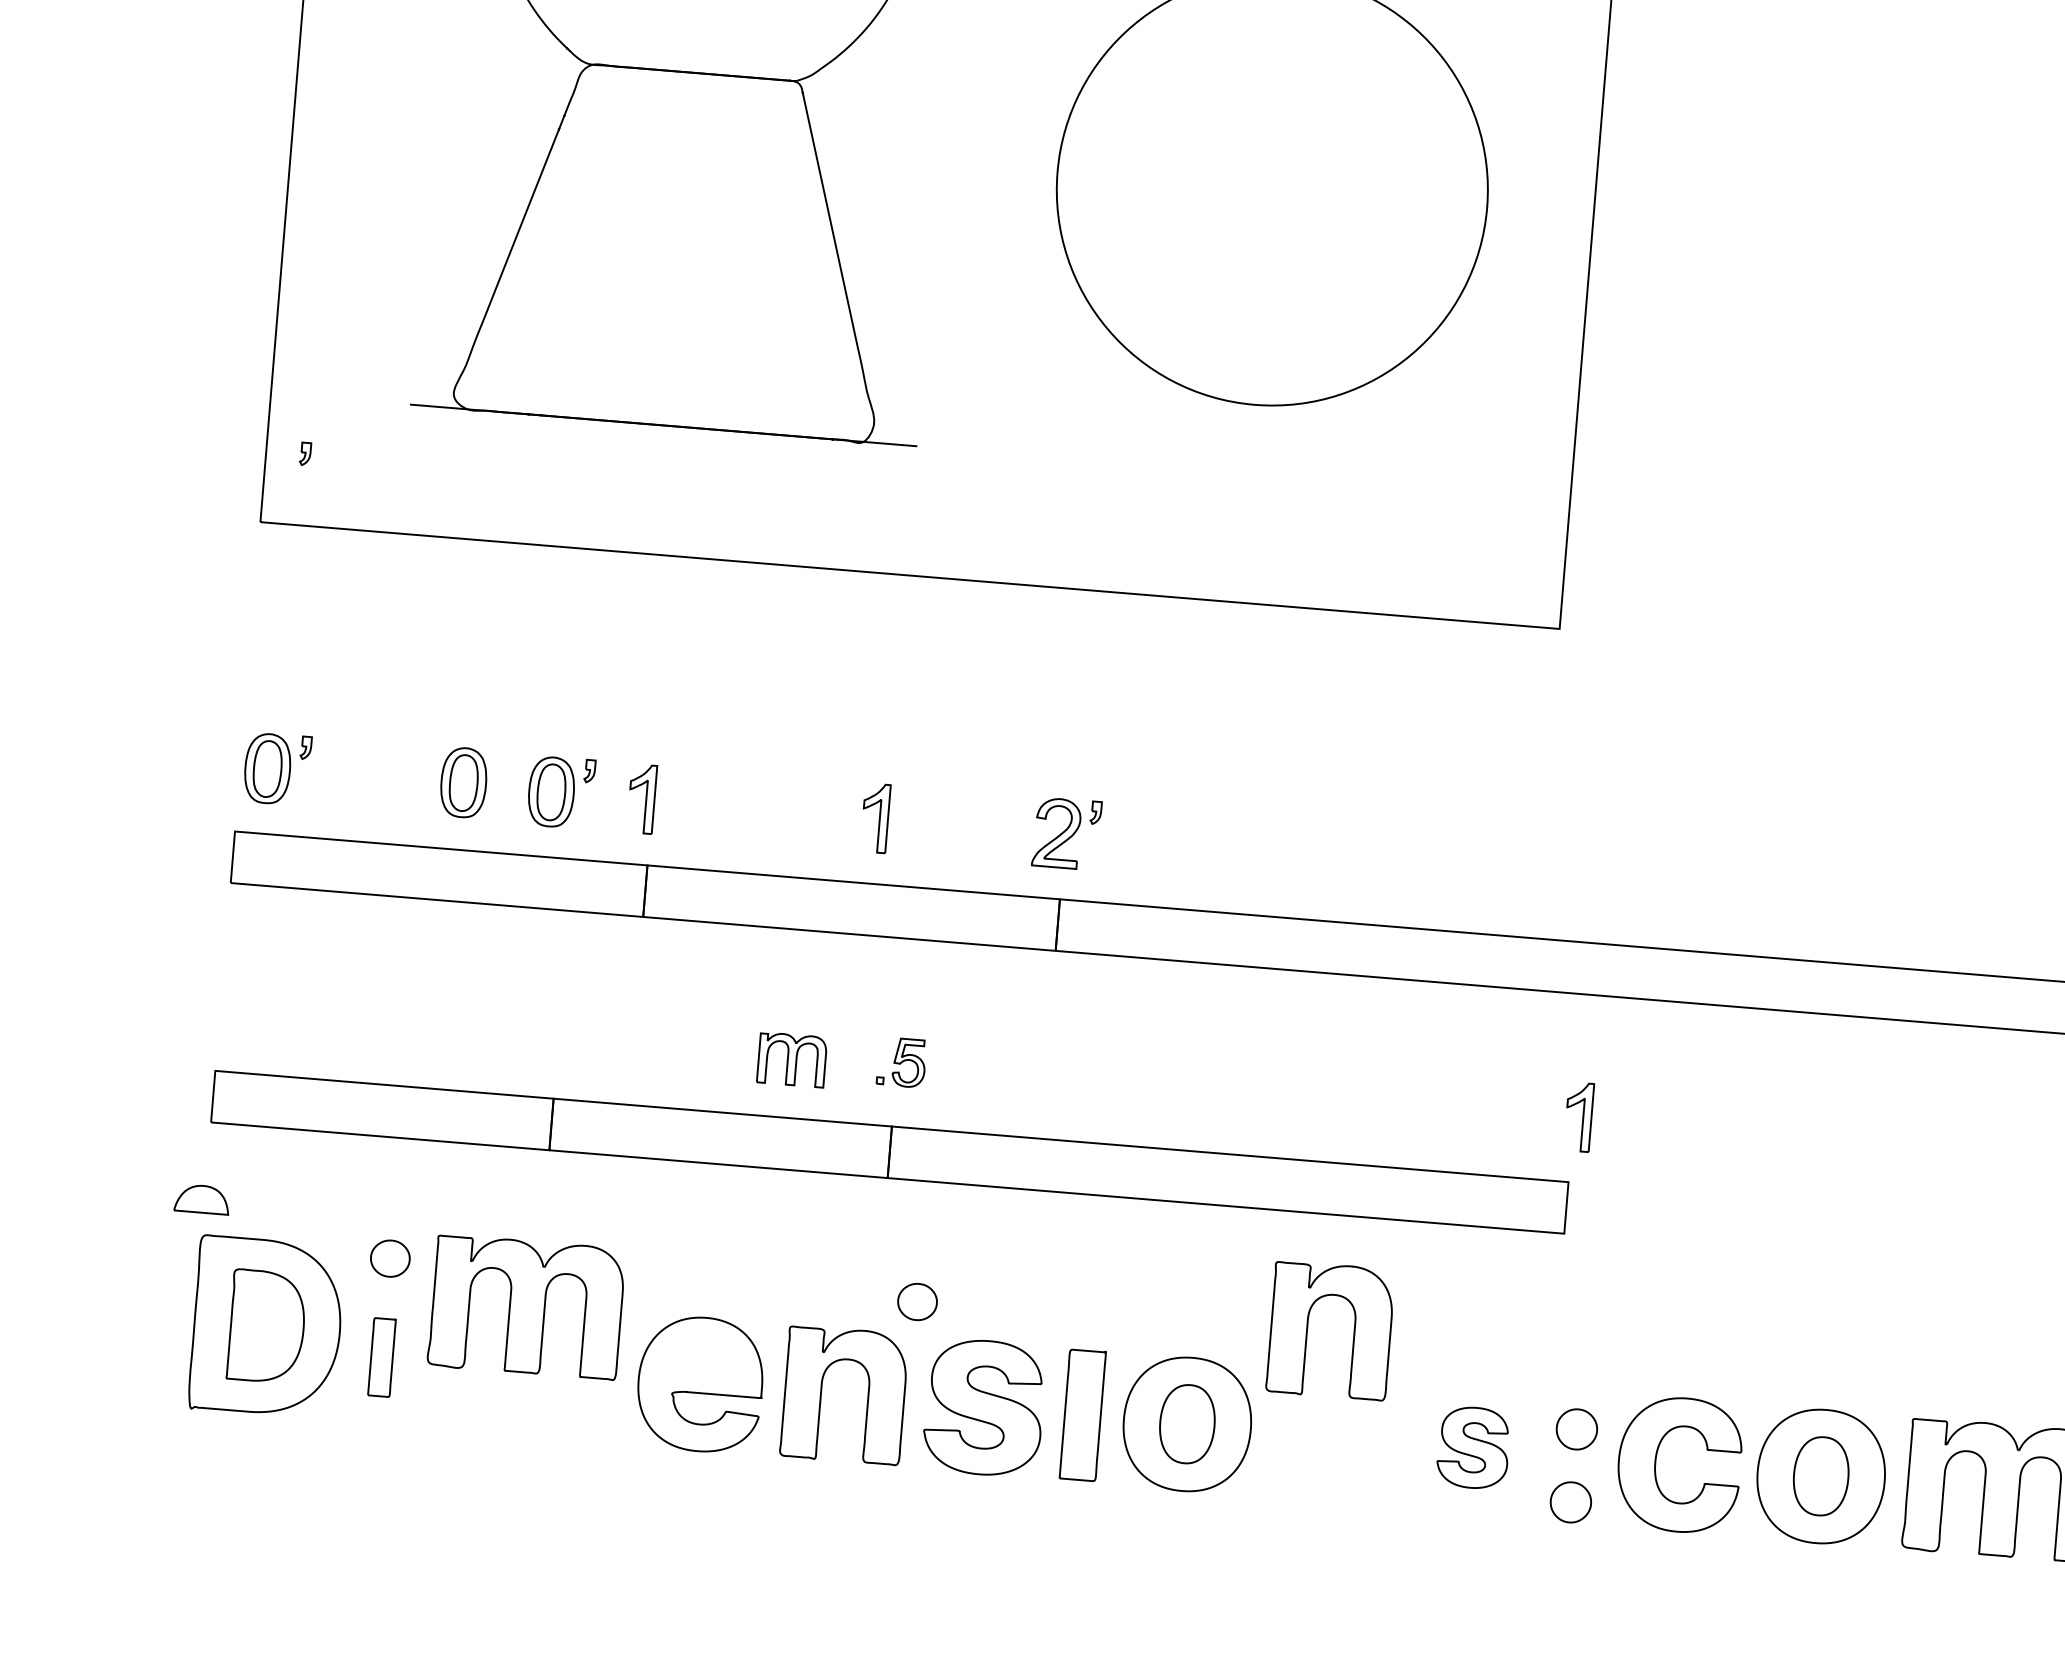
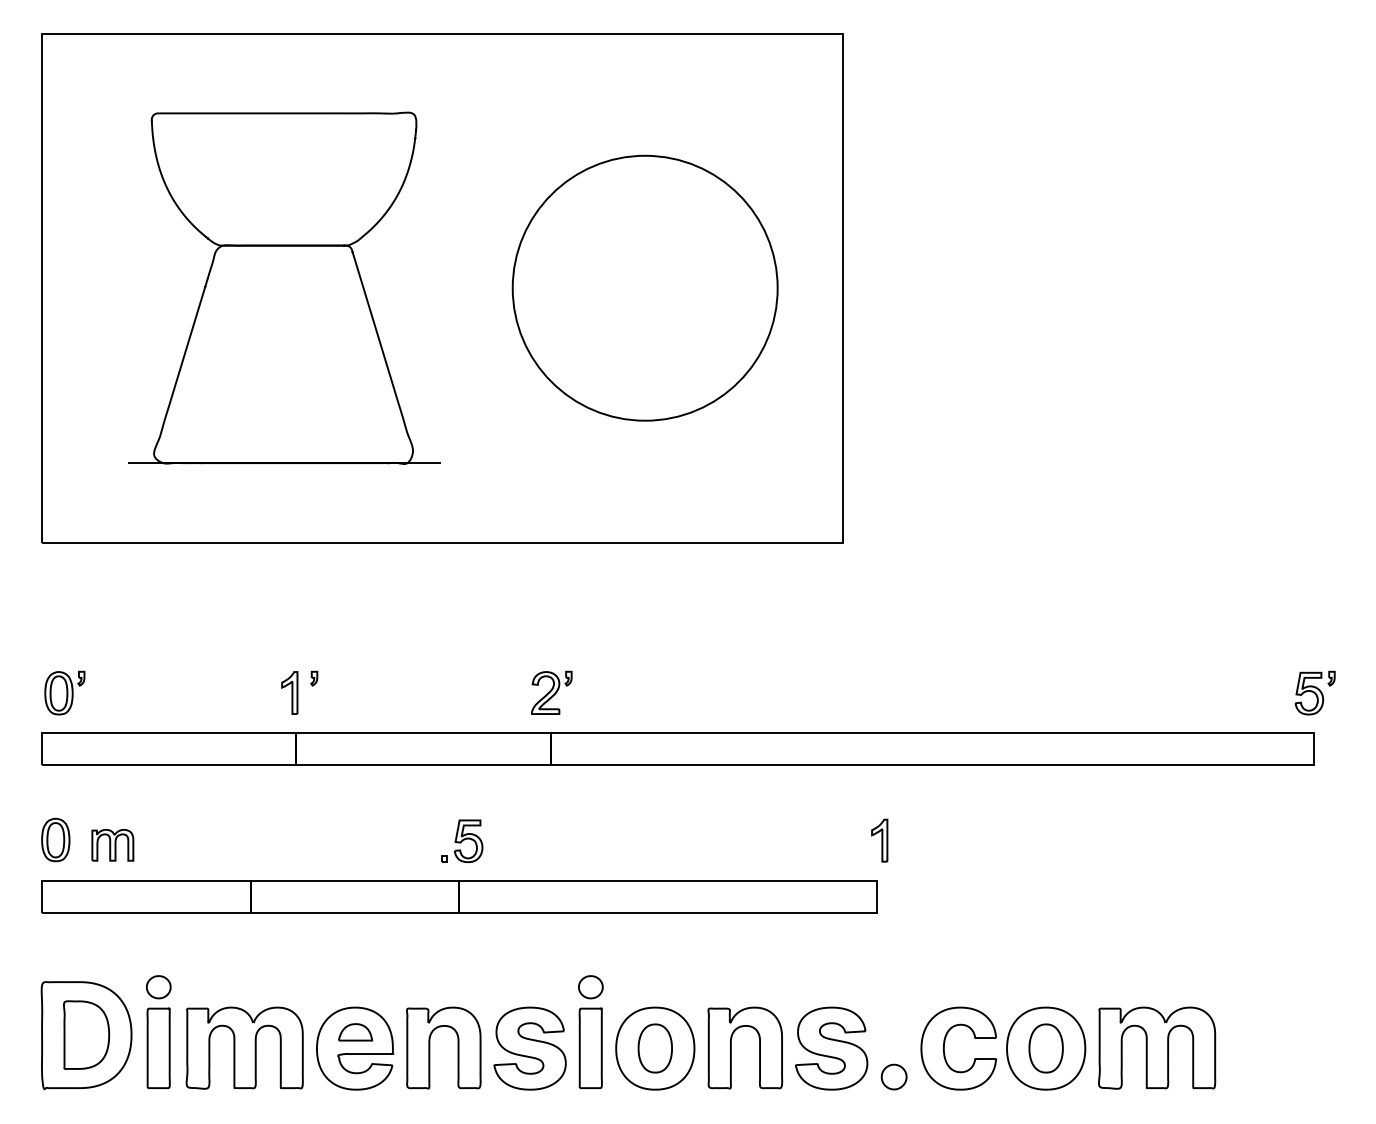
part: (305, 453) -> (314, 678), moved
part: (463, 781) -> (55, 839), moved
part: (560, 791) -> (239, 692), removed
part: (875, 817) -> (433, 692), removed
part: (791, 1060) -> (112, 845), moved
part: (902, 1062) -> (462, 841), size x1.43
part: (202, 1199) -> (355, 1032), moved
part: (916, 1302) -> (590, 987), moved
part: (526, 1306) -> (244, 1047), moved
part: (1308, 1328) -> (731, 1047), moved
part: (381, 1356) -> (158, 1047), size x1.67
part: (1575, 1428) -> (893, 1031), removed
part: (1473, 1447) -> (831, 1048), size x1.67

